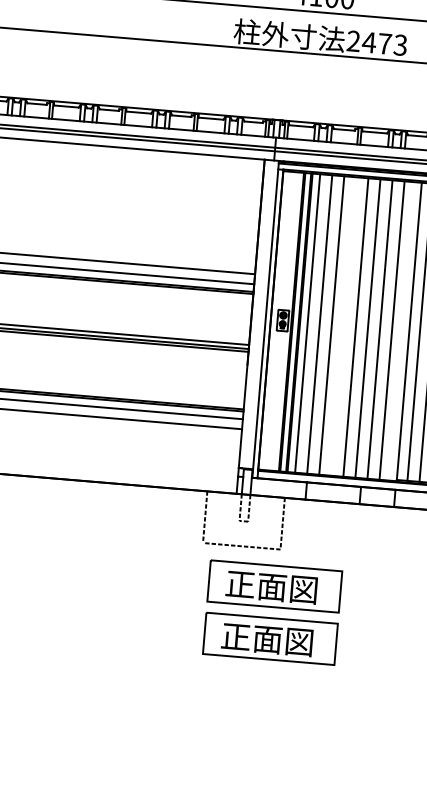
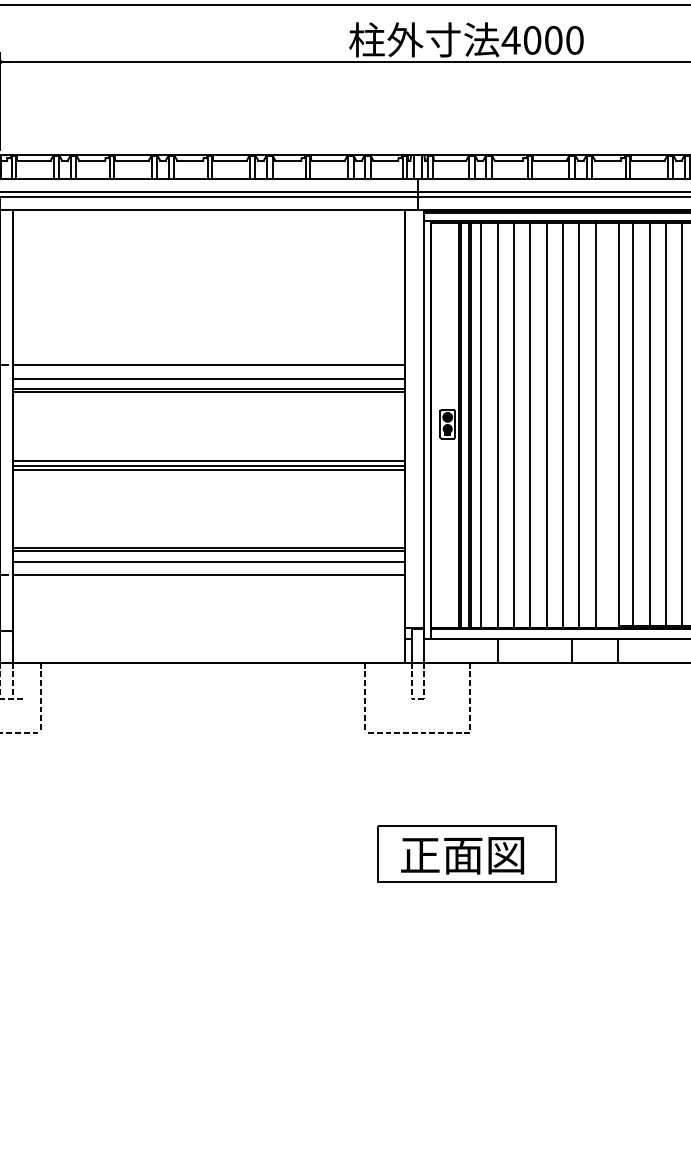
text: (376, 43) -> (542, 40), 2473 -> 4000
line: (344, 326) -> (530, 425), added
part: (274, 585) -> (466, 782), removed

